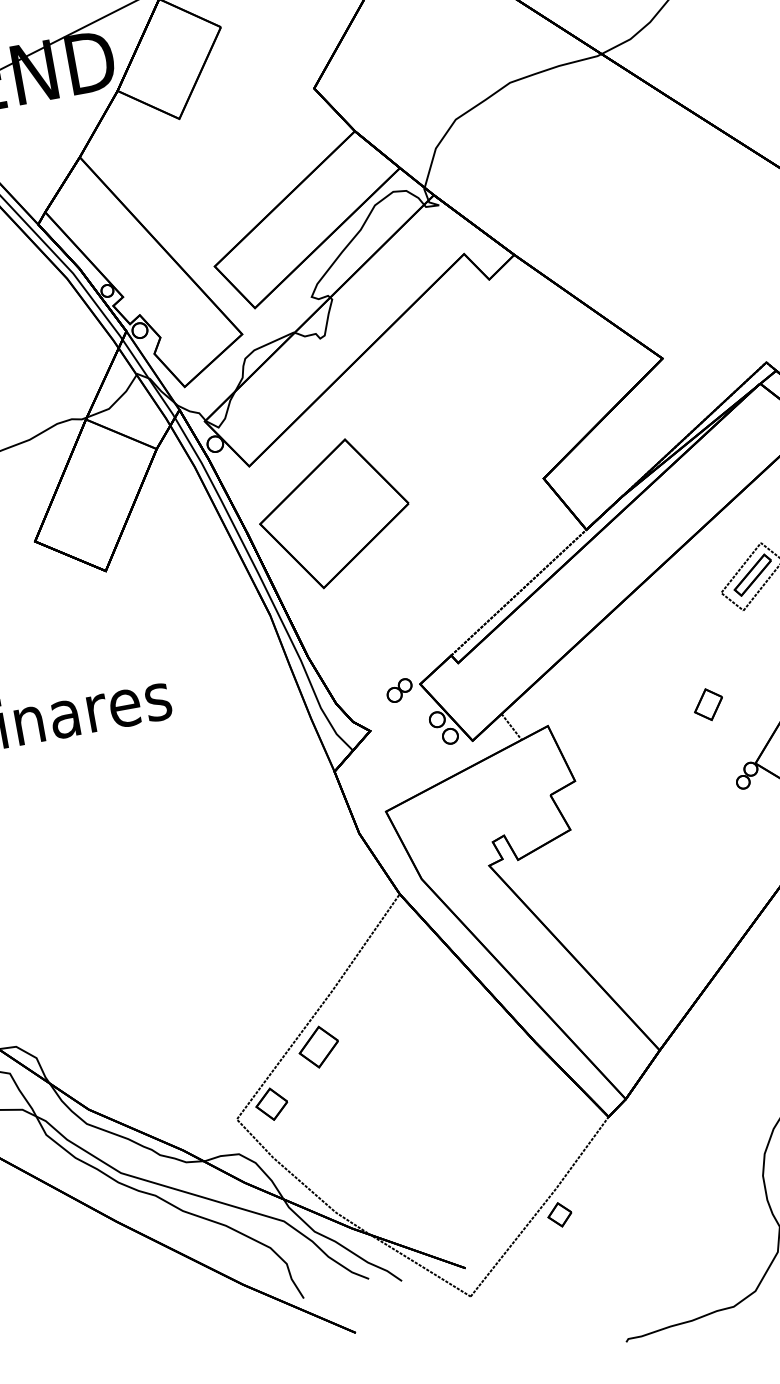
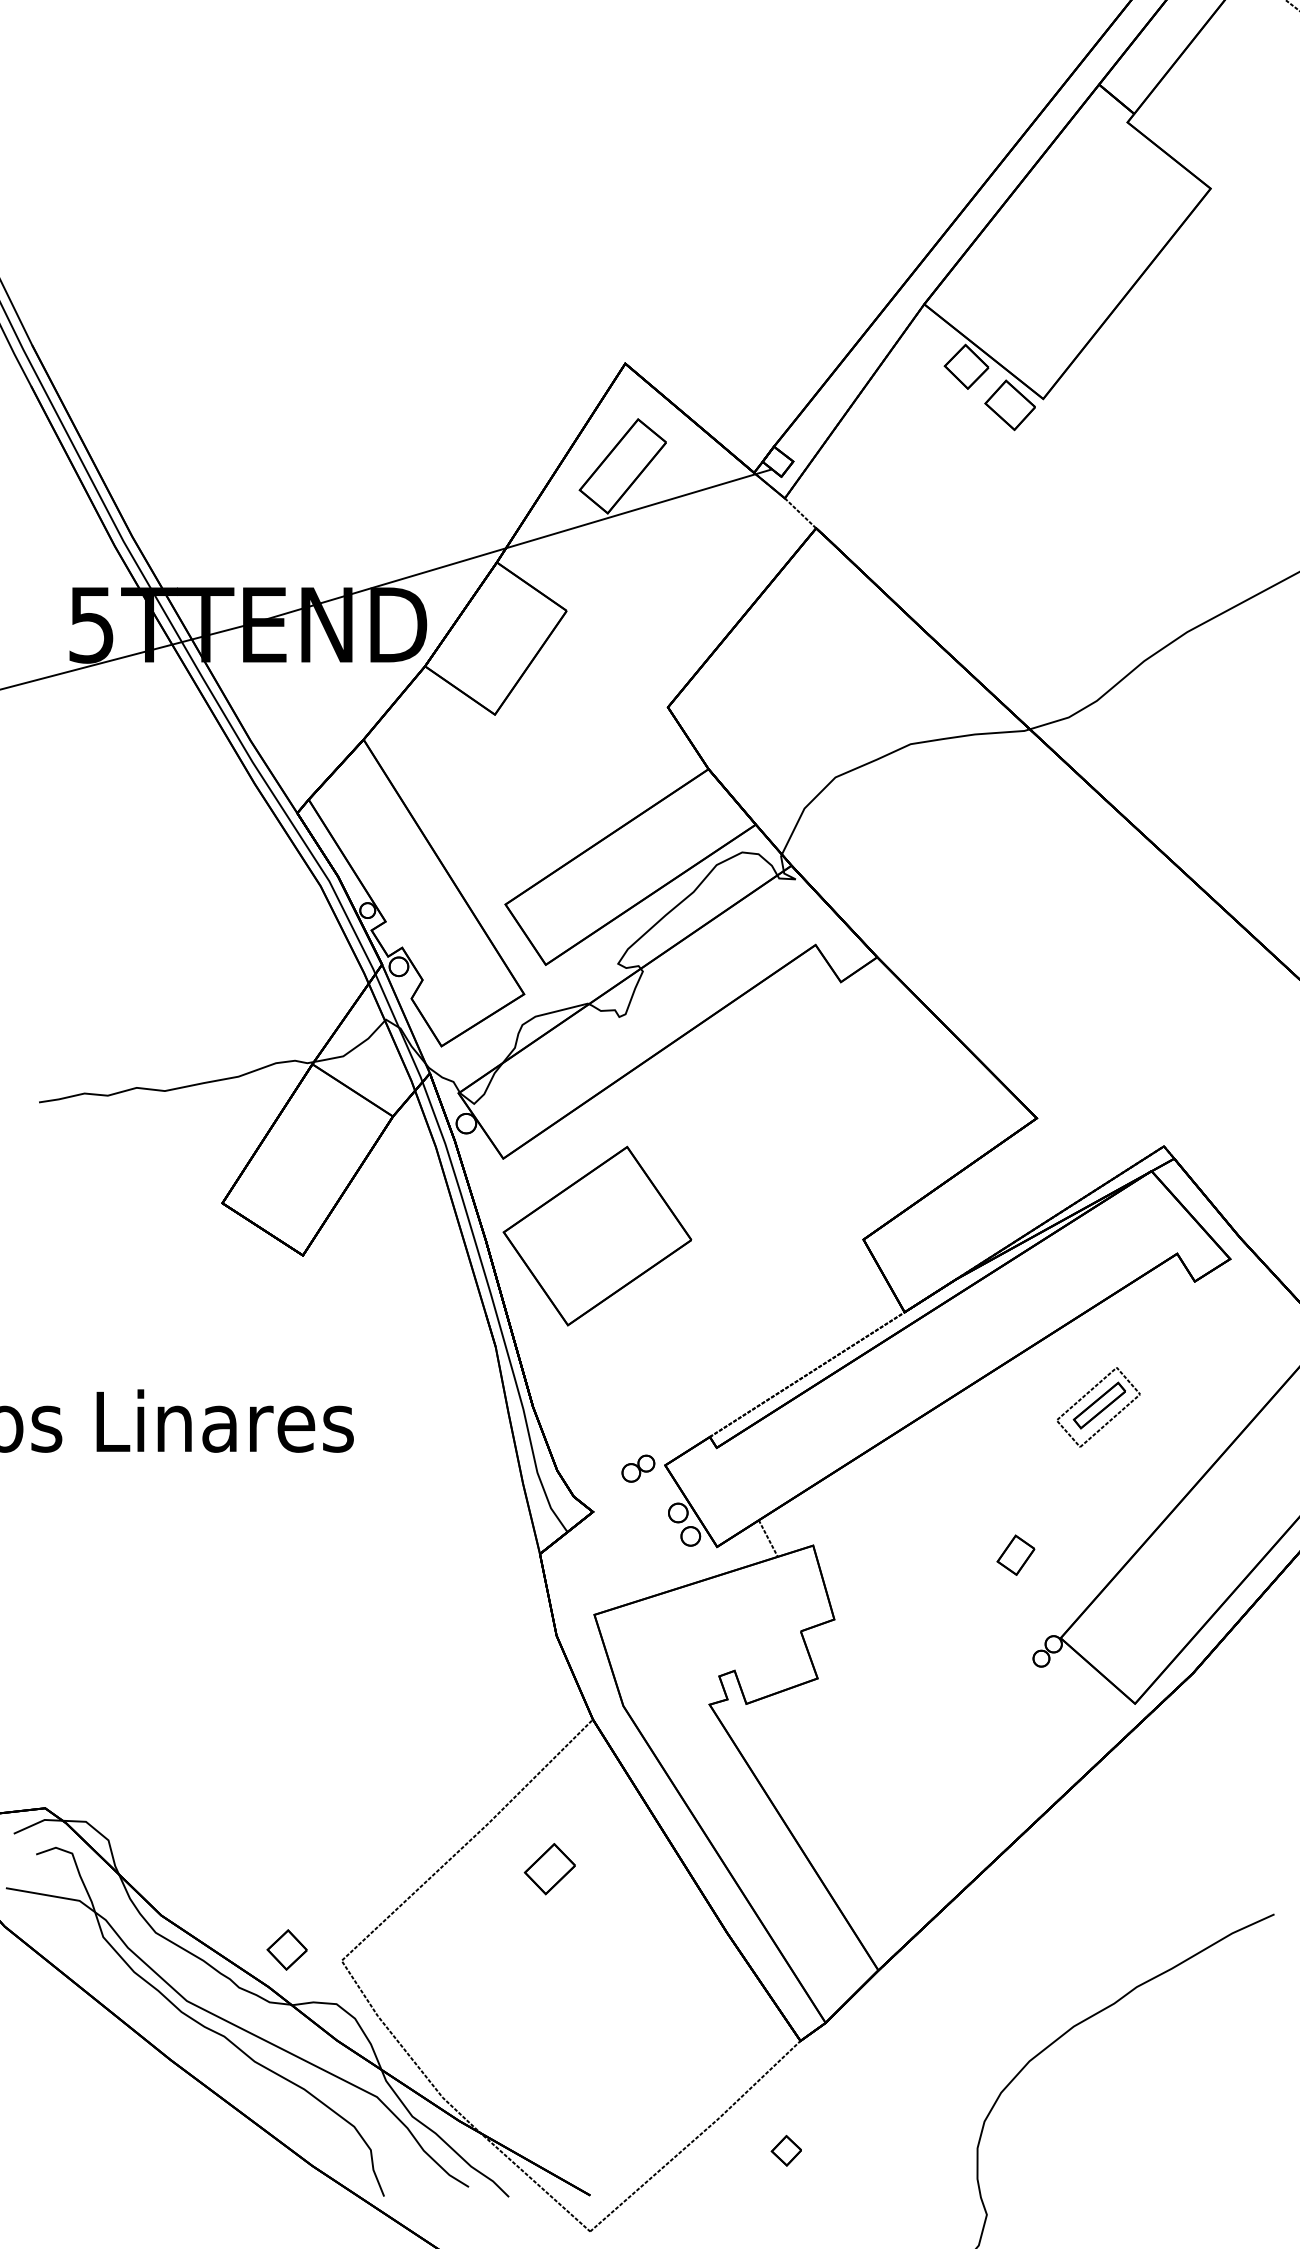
part: (318, 1047) -> (549, 1869), moved
part: (271, 1104) -> (286, 1949), moved
part: (559, 1214) -> (785, 2150), moved

